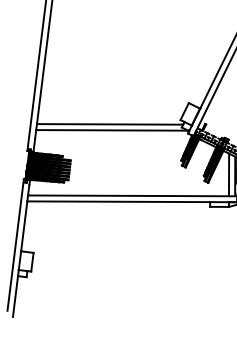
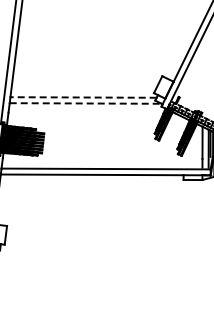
line: (109, 124) -> (82, 97), solid -> dashed
line: (112, 130) -> (85, 103), solid -> dashed

